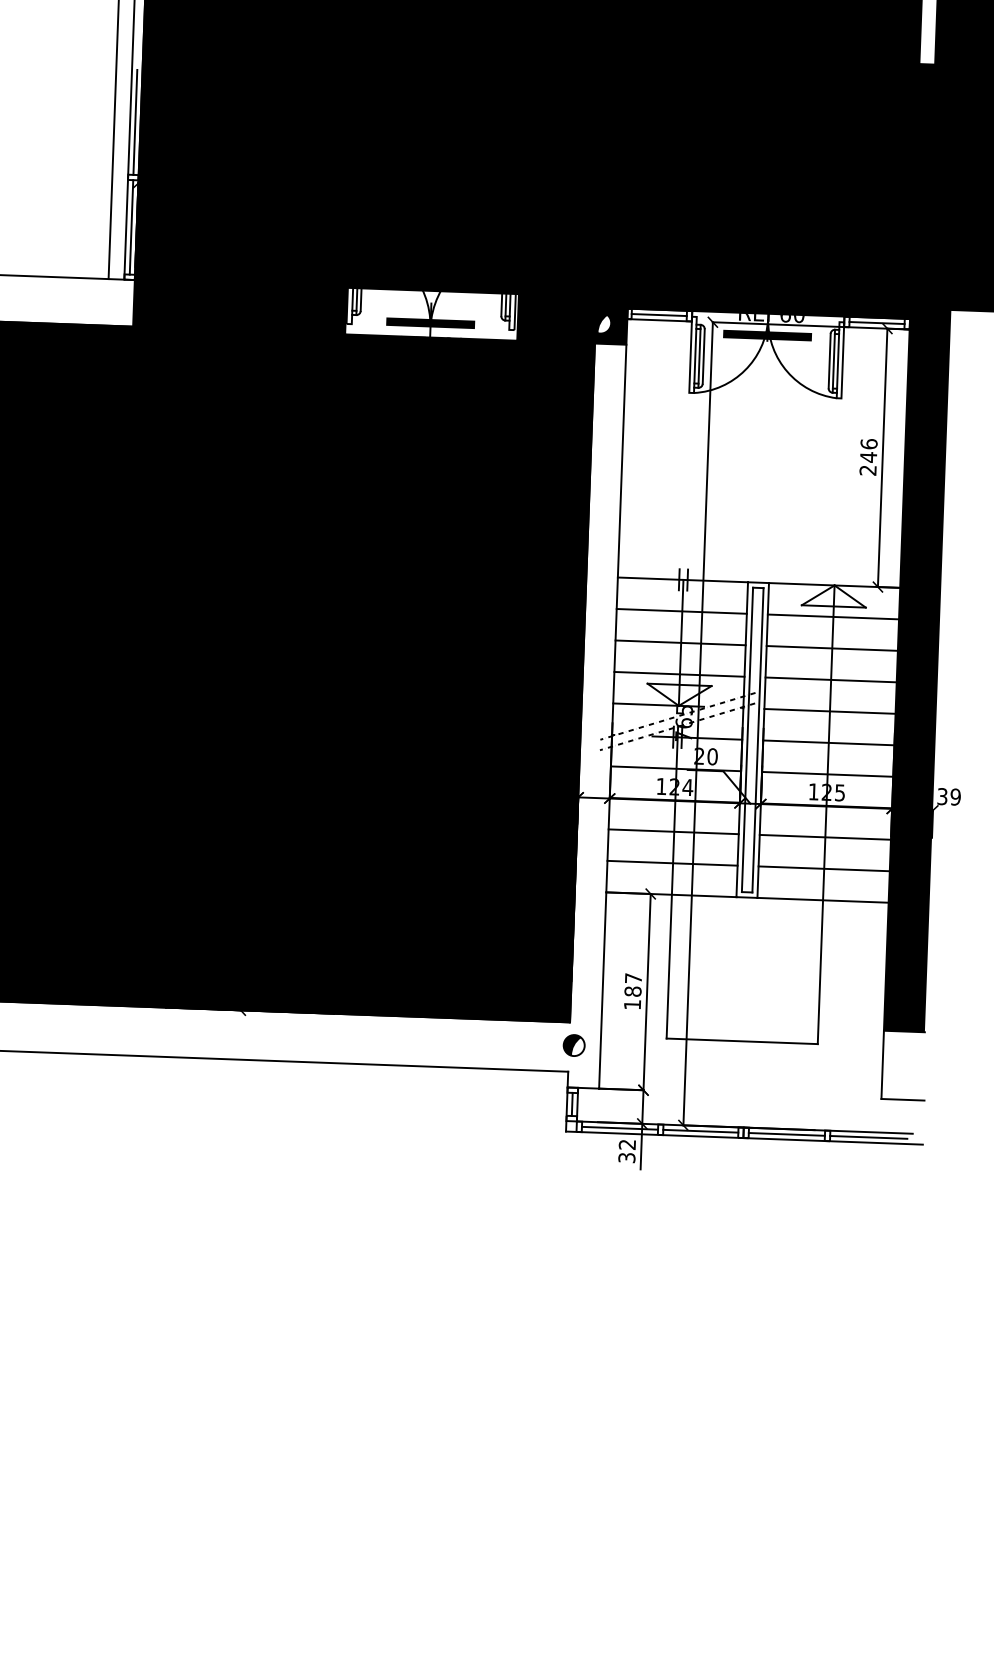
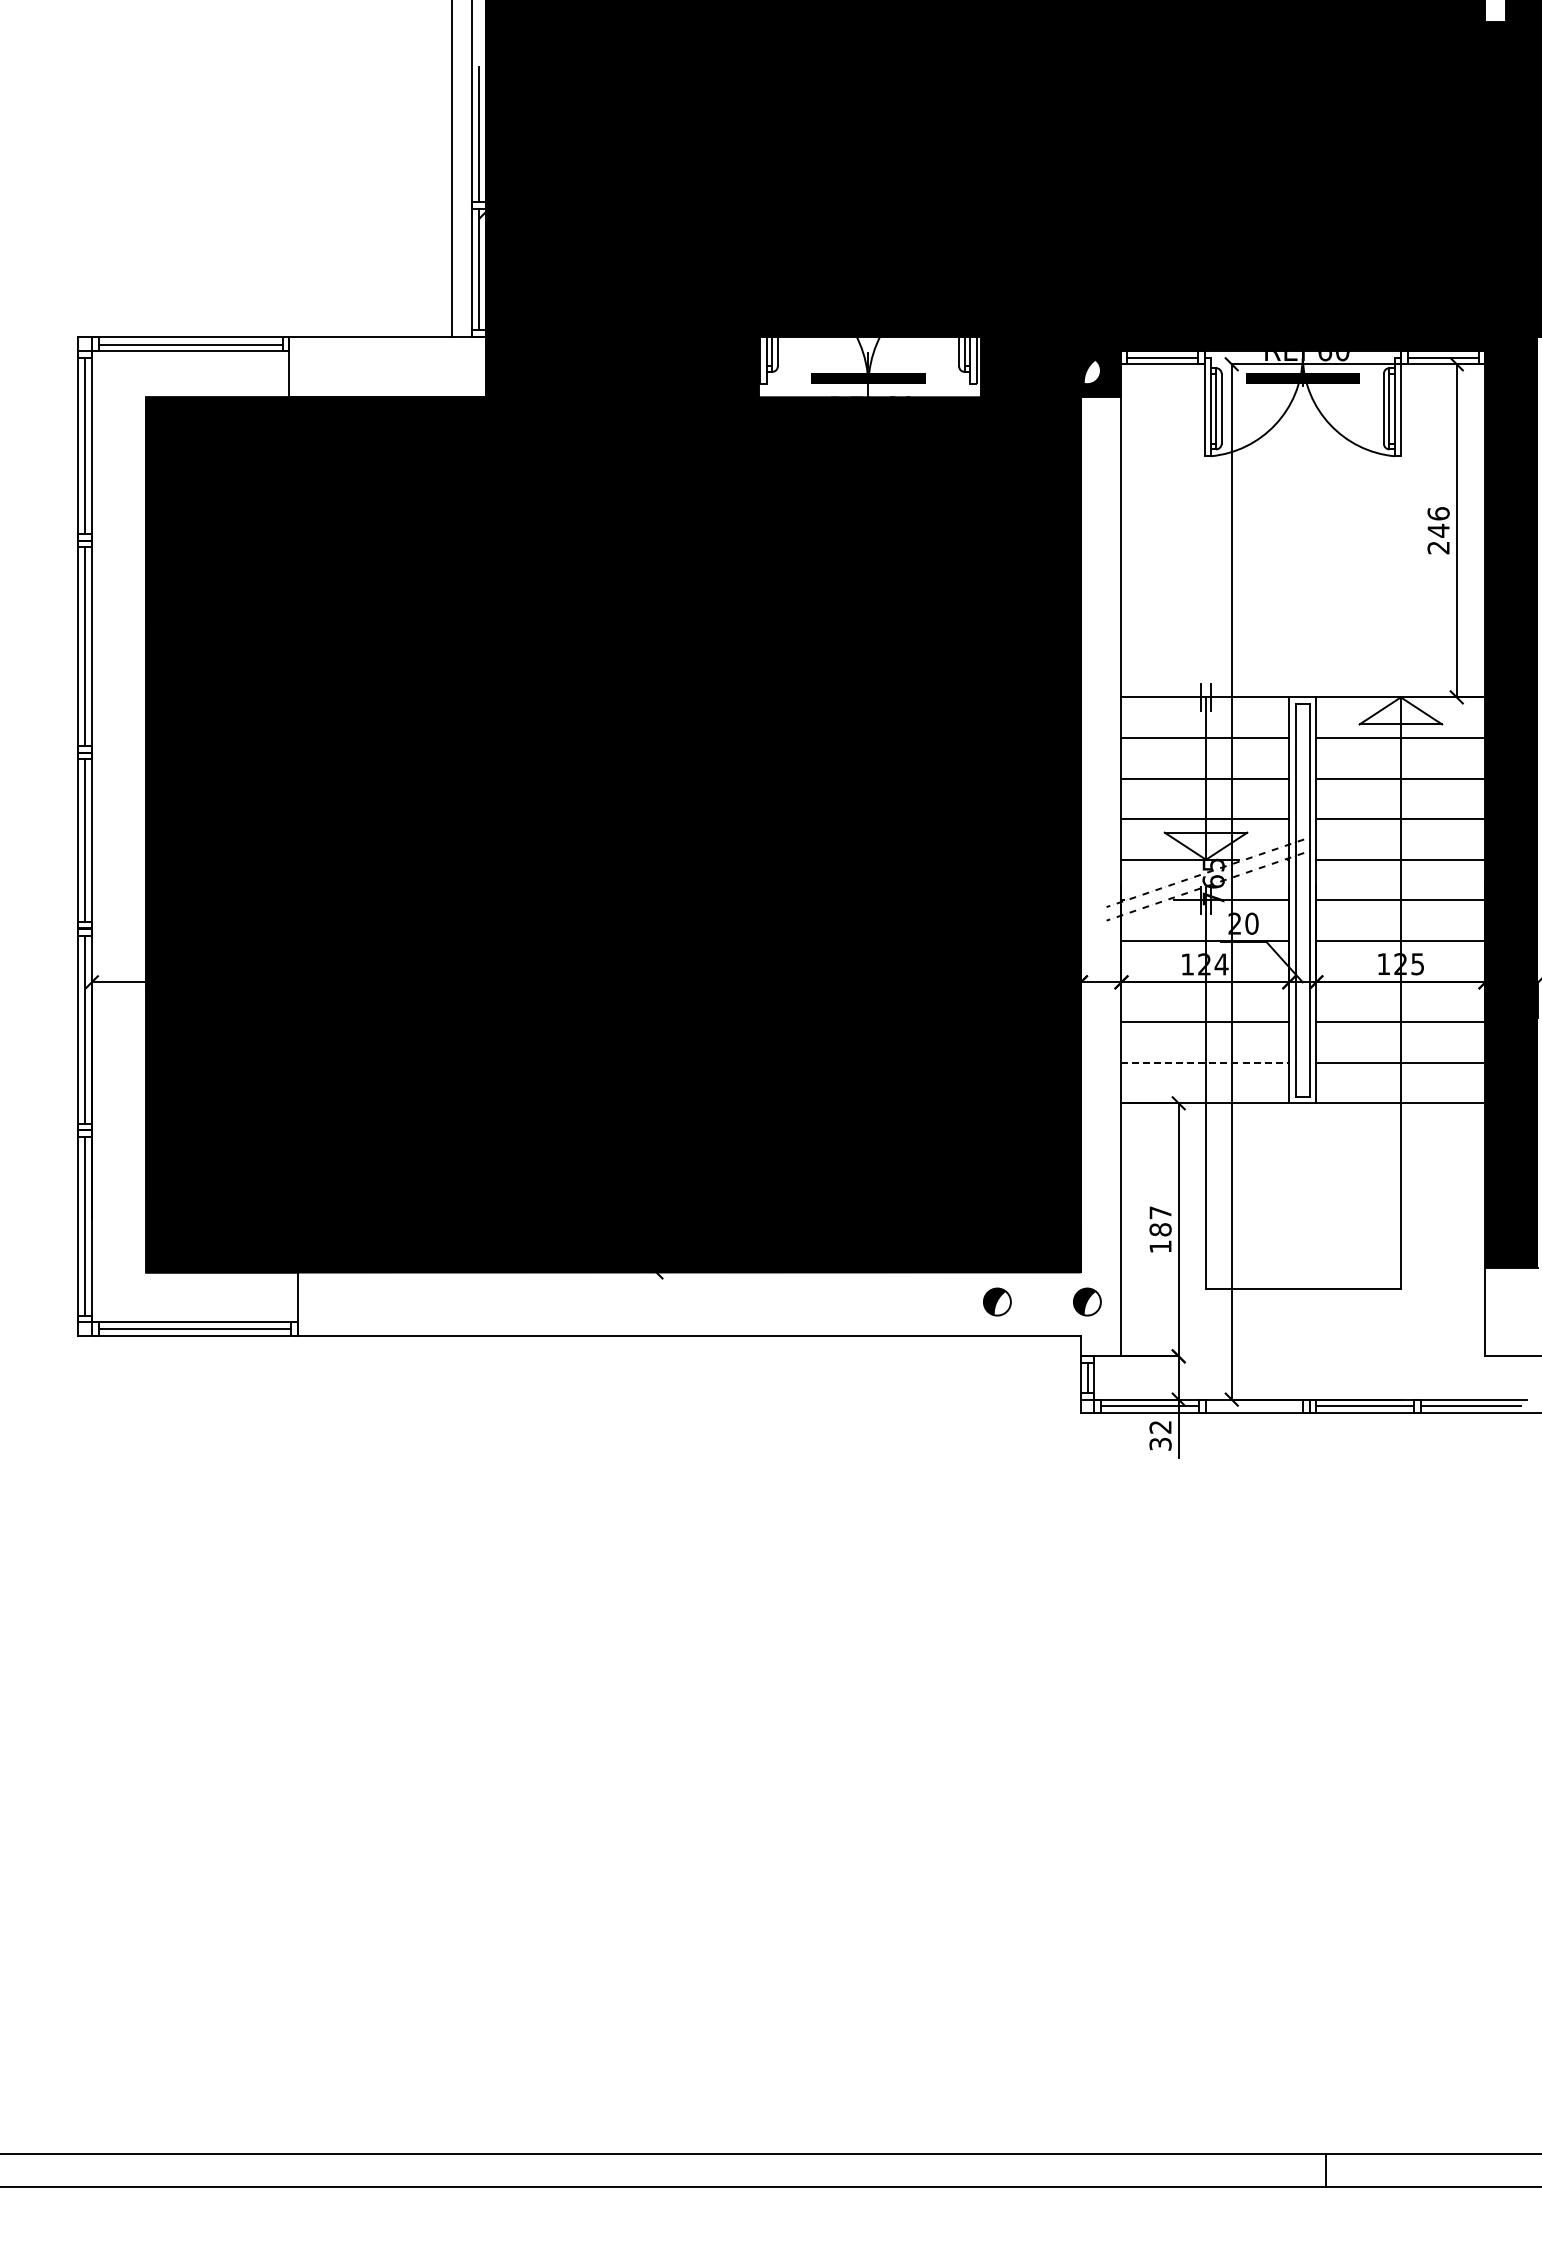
line: (672, 863) -> (1205, 1062), solid -> dashed
part: (504, 1042) -> (997, 1301), added
line: (700, 1131) -> (1254, 1406), removed

